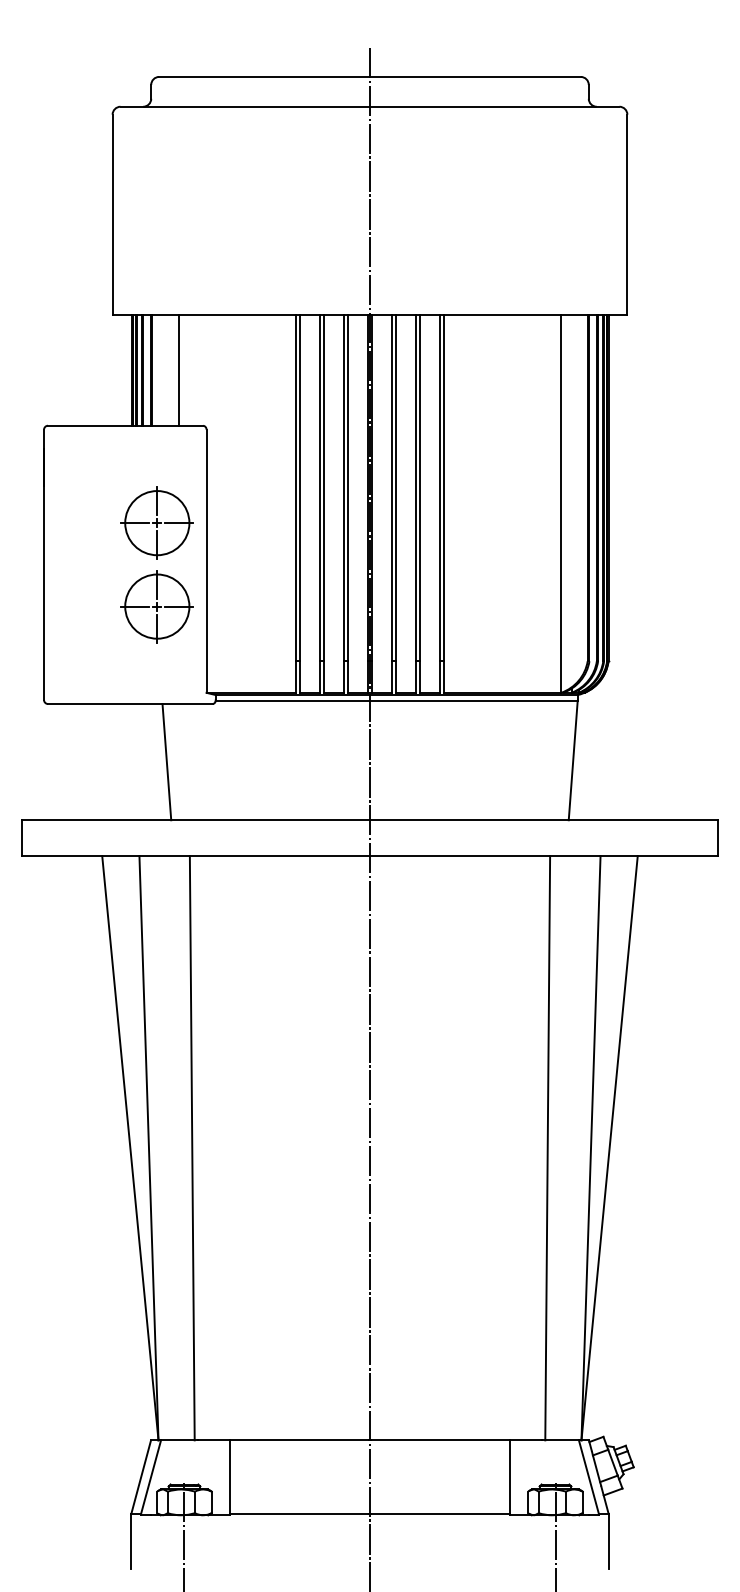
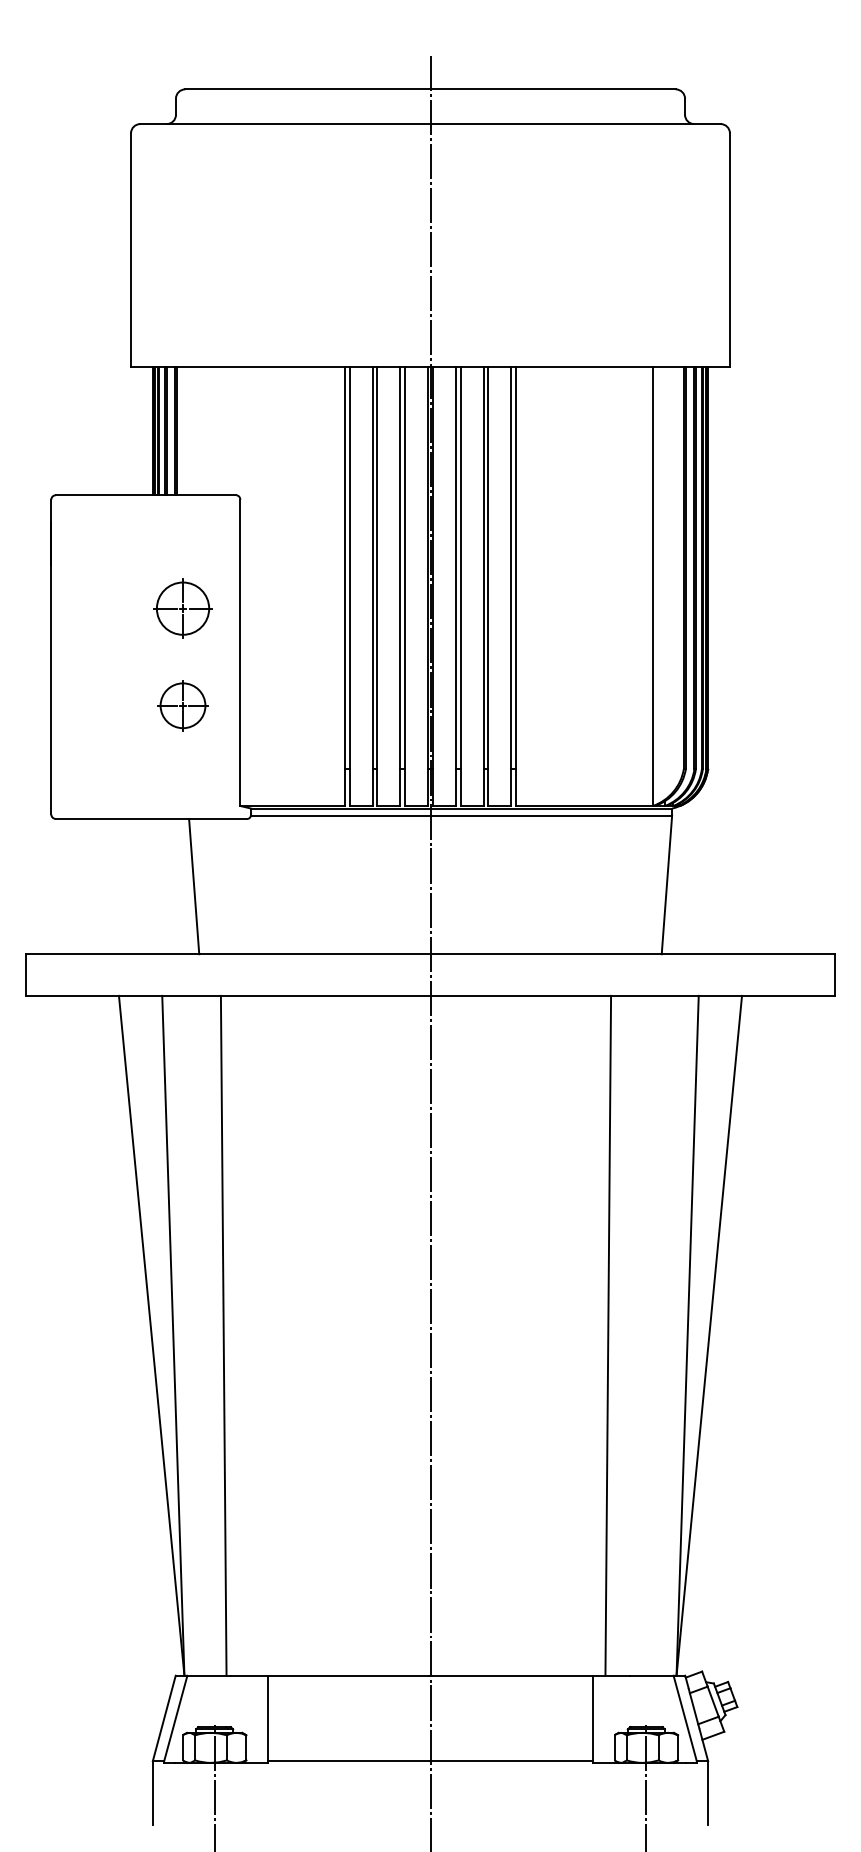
line: (178, 370) -> (207, 430), removed
part: (156, 523) -> (182, 608), size x0.7
part: (156, 606) -> (182, 705), size x0.6
line: (547, 1147) -> (608, 1335), moved

